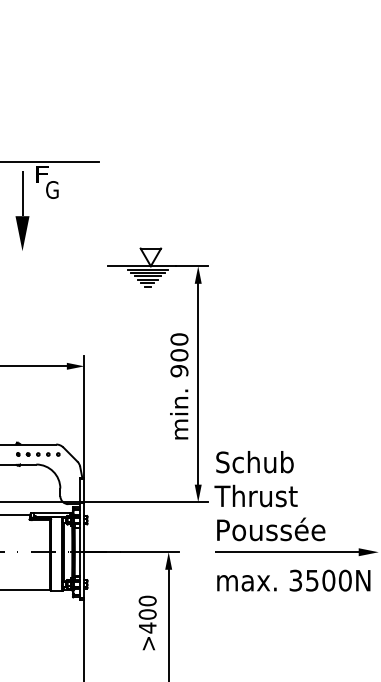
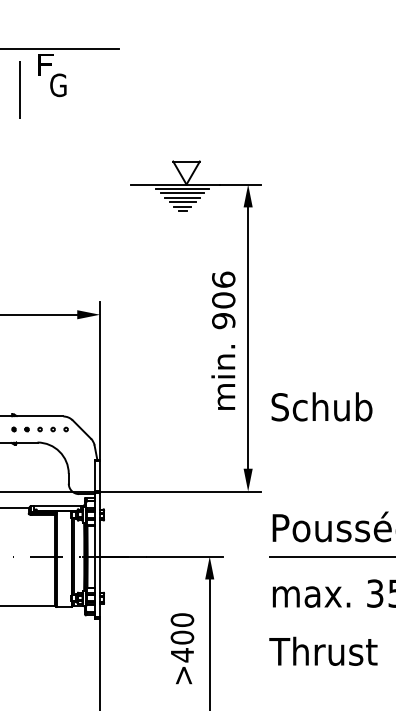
fill: (22, 233) -> (19, 141), removed
text: (179, 339) -> (223, 279), 900 -> 906
text: (254, 462) -> (321, 407), moved
text: (255, 495) -> (322, 650), moved

